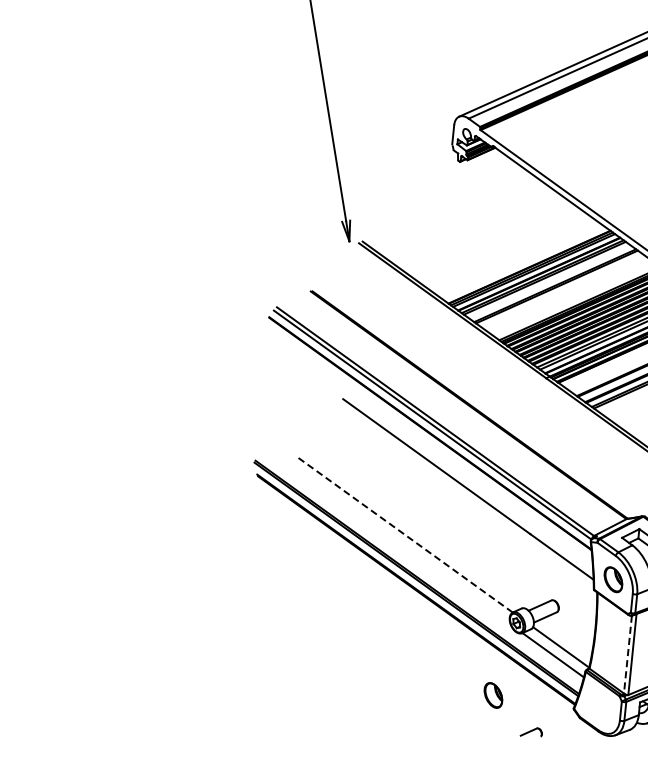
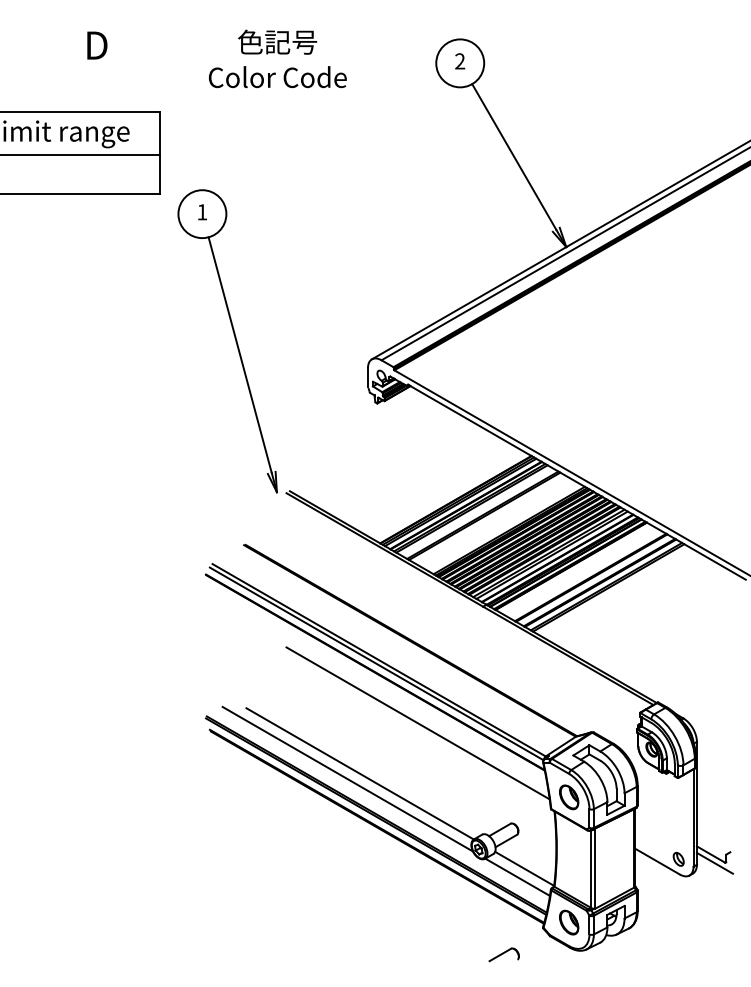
line: (404, 534) -> (359, 773), dashed -> solid
line: (391, 537) -> (347, 778), added
line: (627, 654) -> (590, 869), dashed -> solid
part: (493, 695) -> (569, 922), moved
part: (530, 731) -> (503, 954), size x1.43

